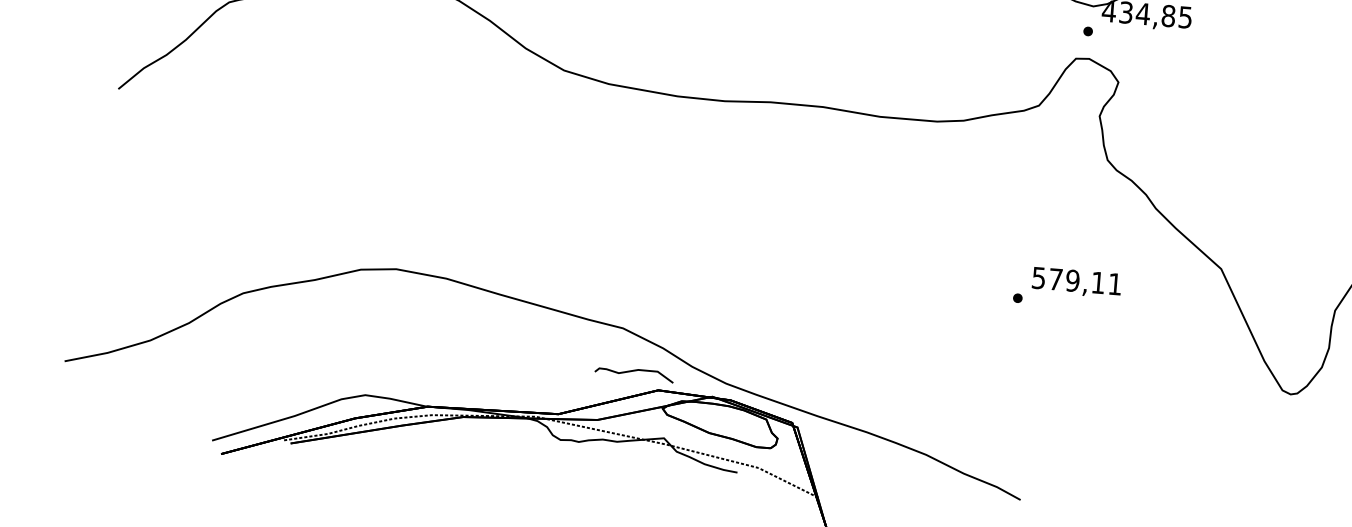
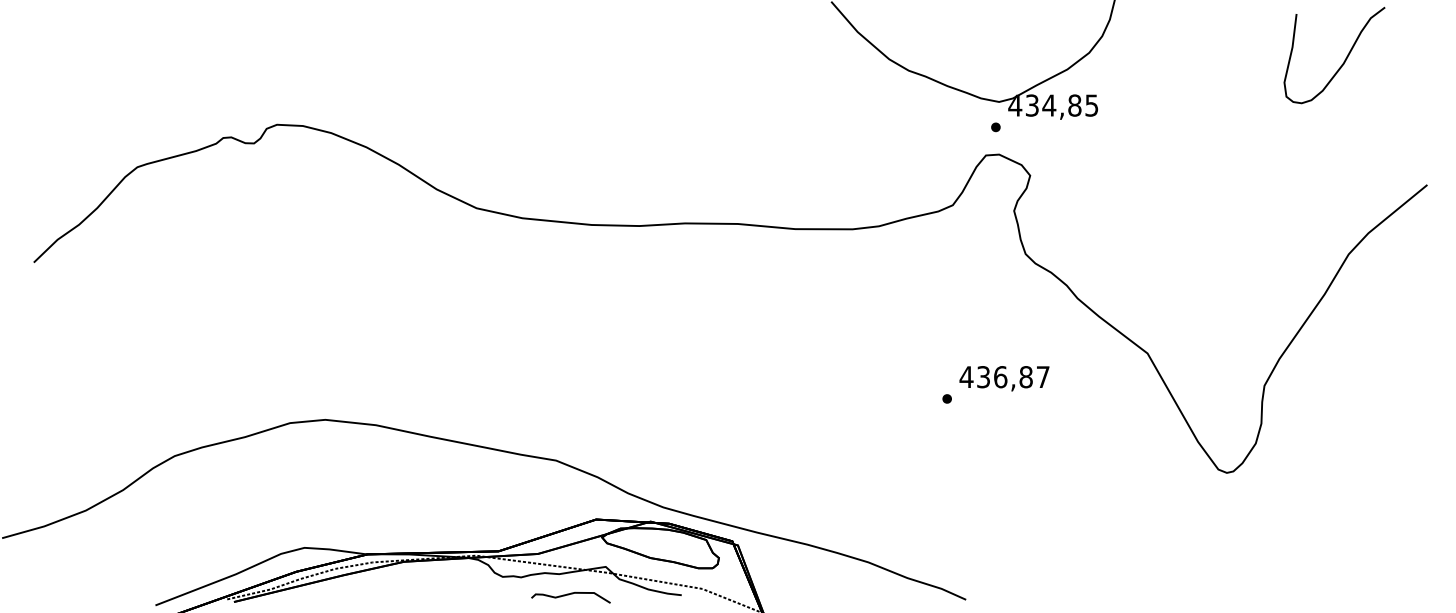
text: (1076, 281) -> (1004, 377), 579,11 -> 436,87
curve: (631, 372) -> (568, 595), moved

